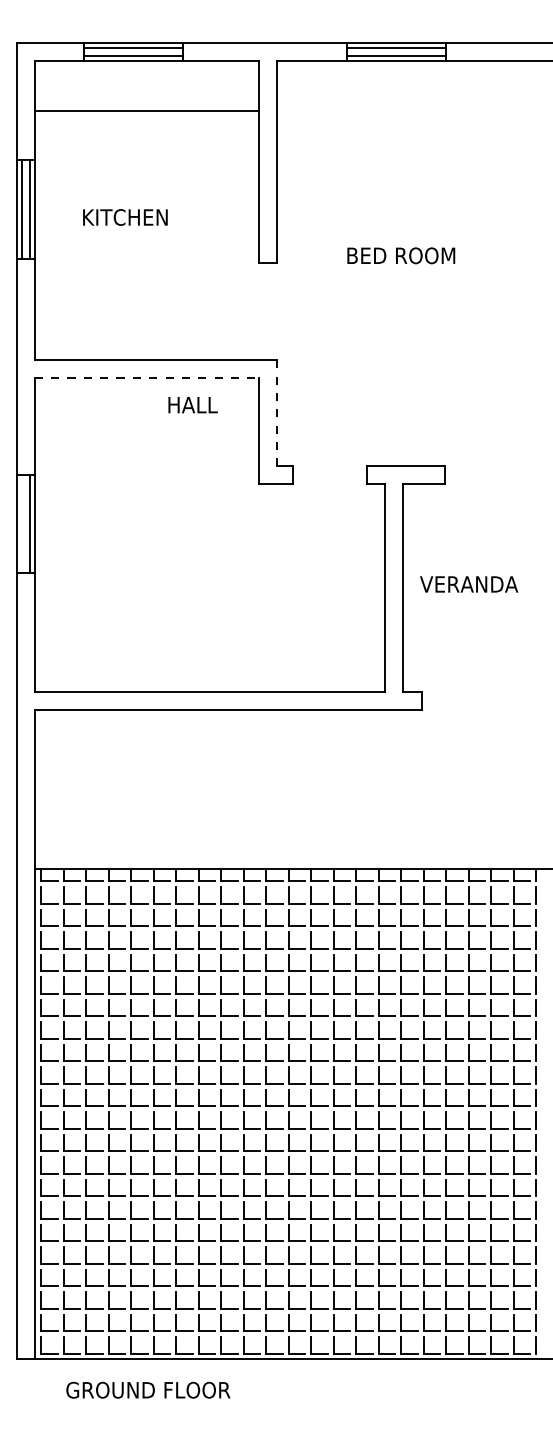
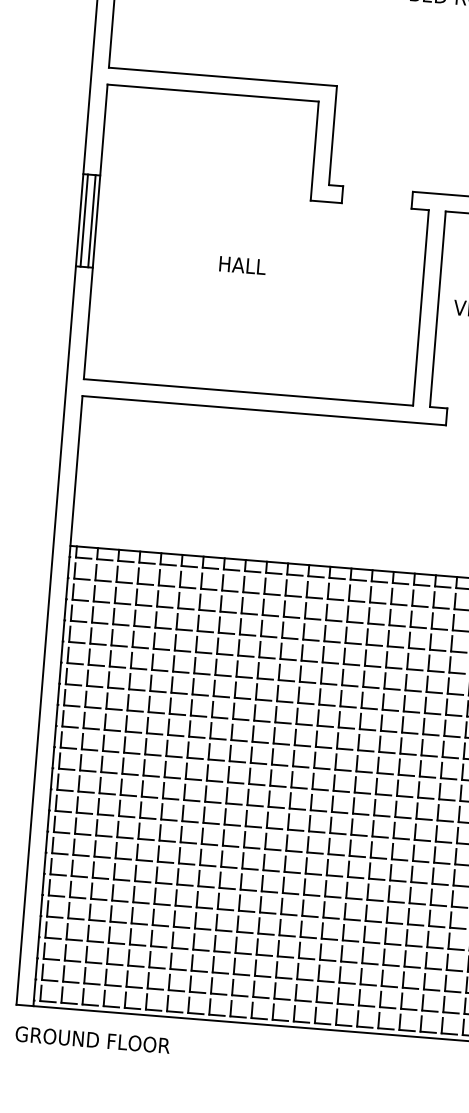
line: (147, 378) -> (213, 93), dashed -> solid
text: (192, 405) -> (242, 265), moved
line: (277, 412) -> (333, 135), dashed -> solid
line: (21, 523) -> (84, 220), added
text: (148, 1389) -> (93, 1039), moved

